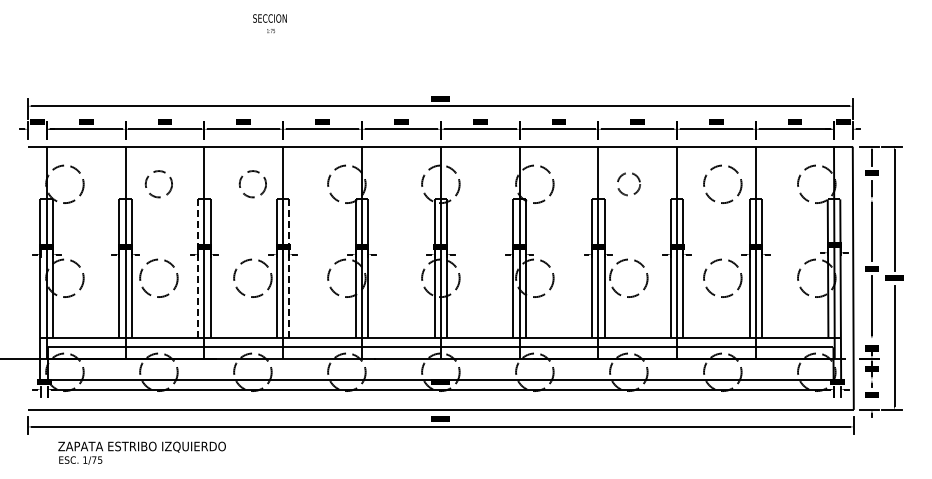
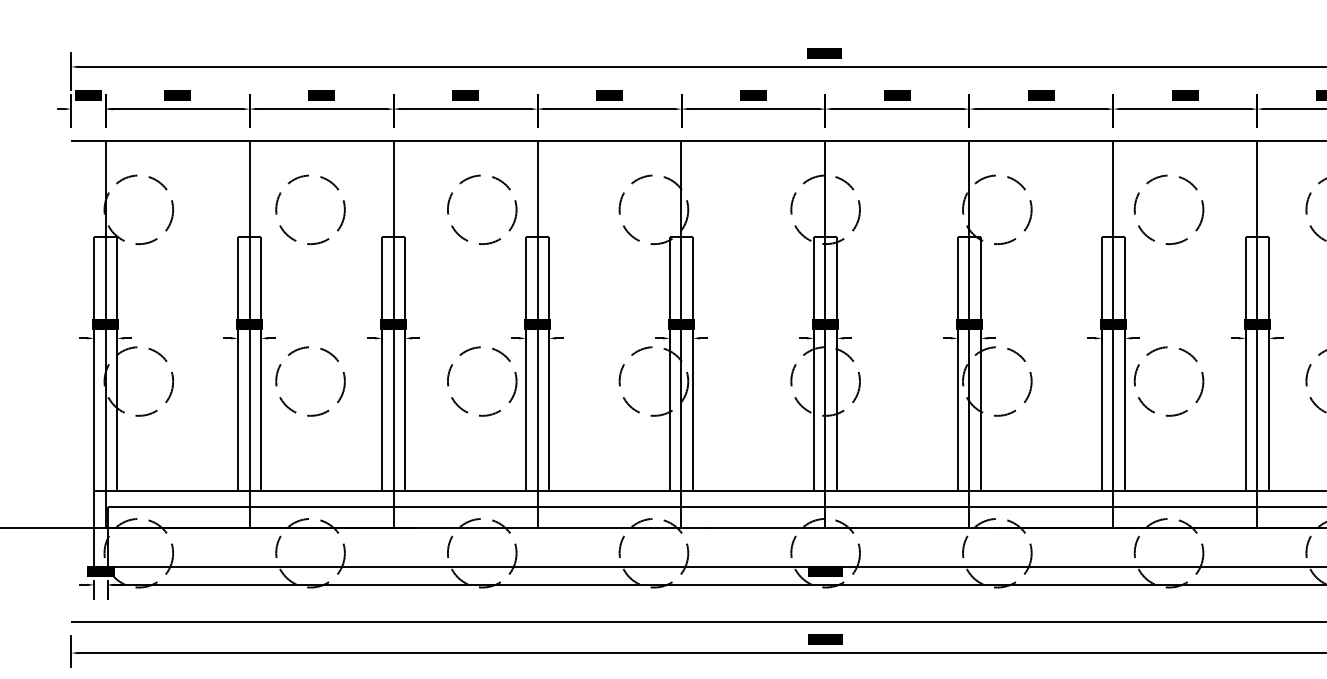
circle: (158, 183) -> (309, 208), size x1.43
circle: (252, 183) -> (481, 208), size x1.43
circle: (628, 183) -> (1168, 208), size x1.67
line: (198, 268) -> (382, 363), dashed -> solid
line: (289, 268) -> (549, 363), dashed -> solid

